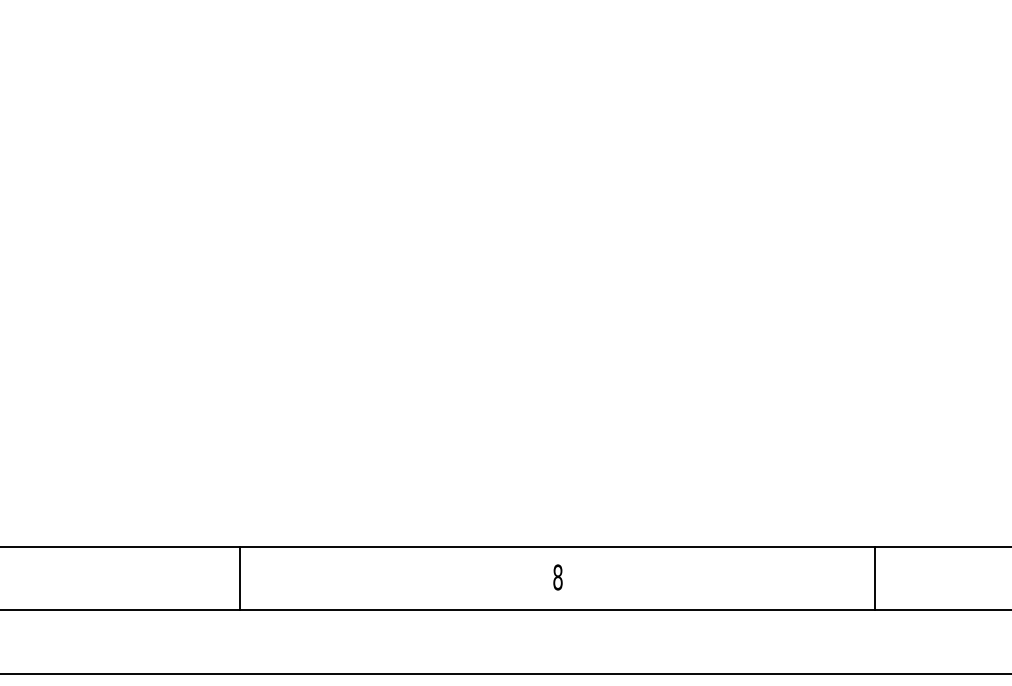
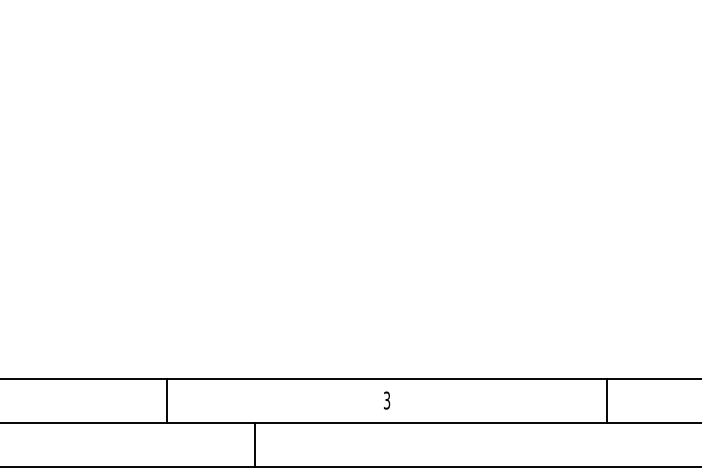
text: (557, 577) -> (386, 400), 8 -> 3
line: (366, 642) -> (254, 445), added

